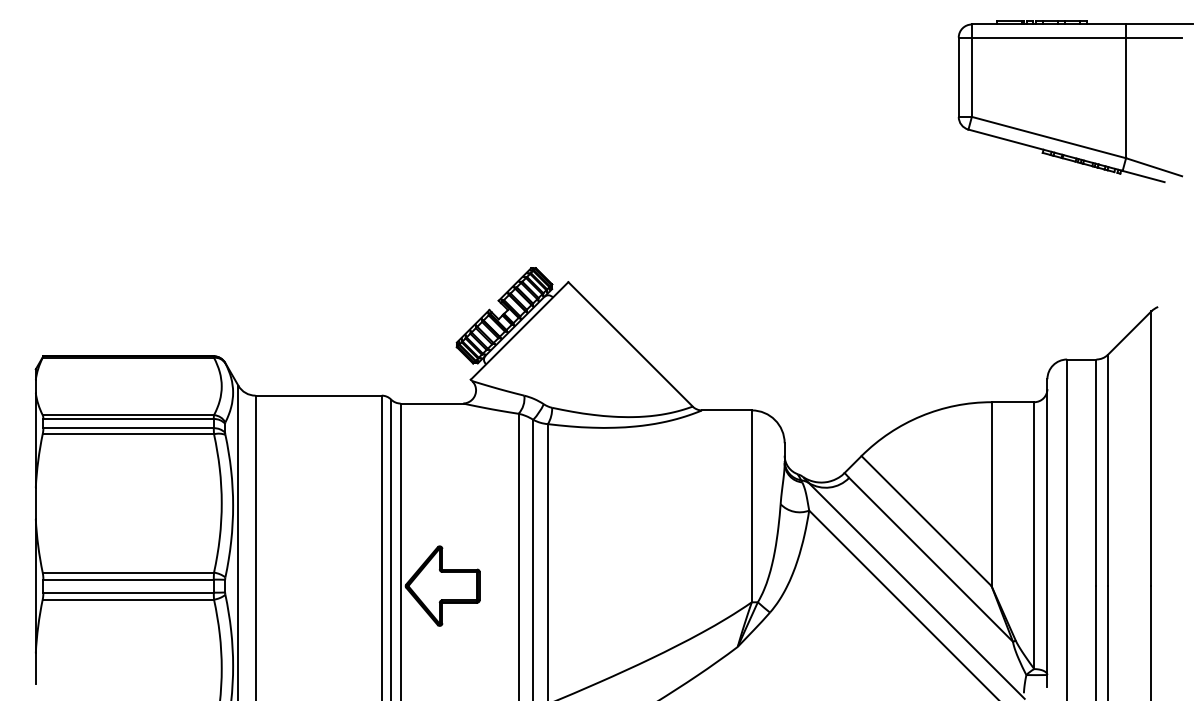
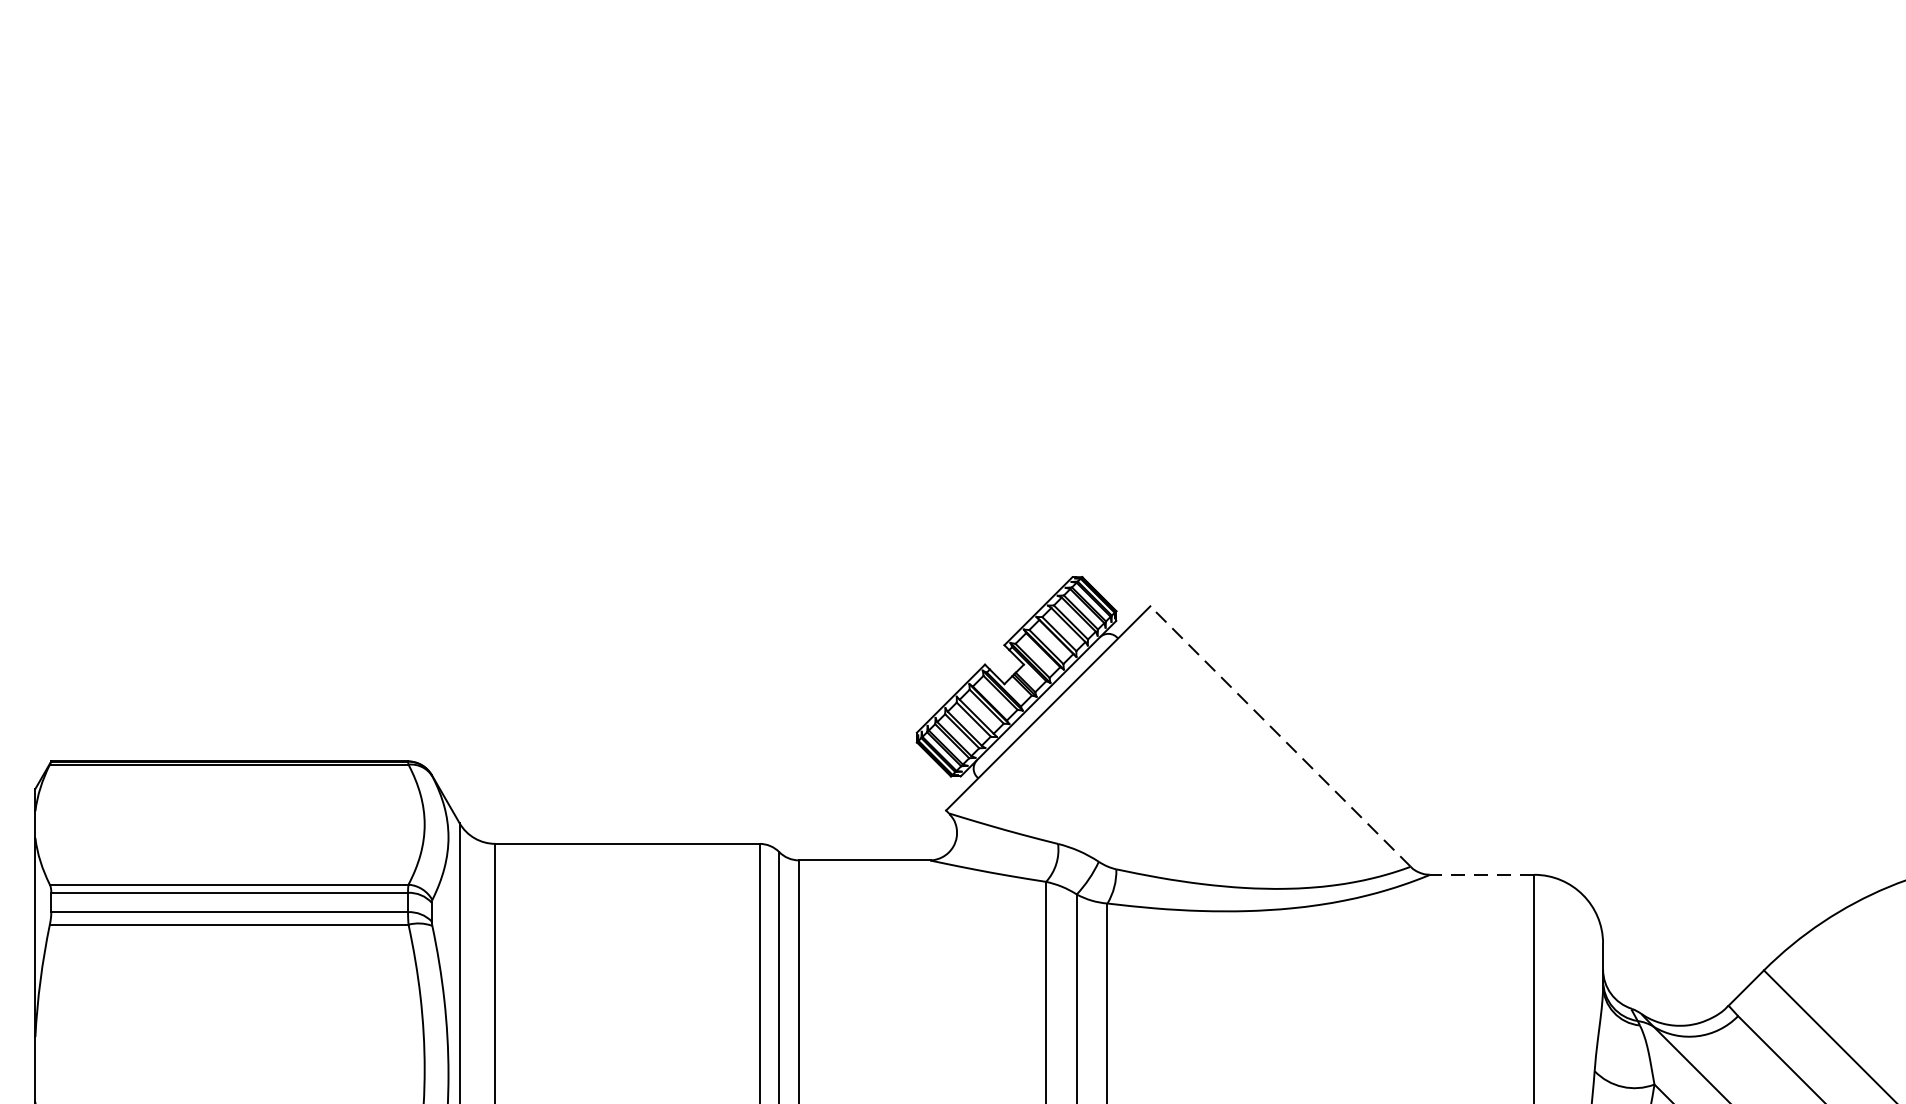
line: (630, 344) -> (1280, 736), solid -> dashed
line: (726, 410) -> (1481, 874), solid -> dashed

